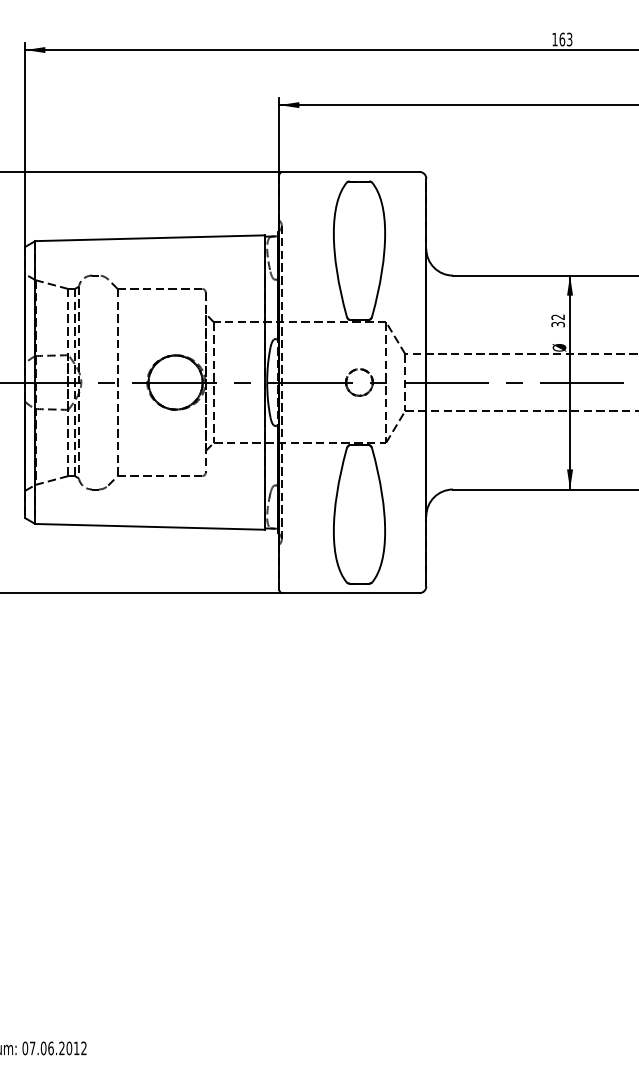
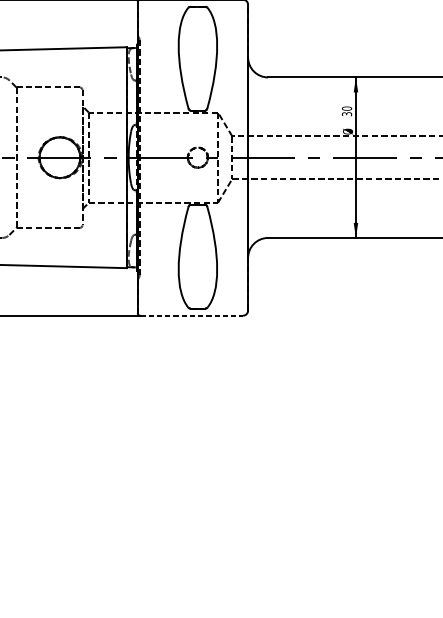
text: (557, 317) -> (346, 108), 32 -> 30
line: (351, 593) -> (191, 315), solid -> dashed

